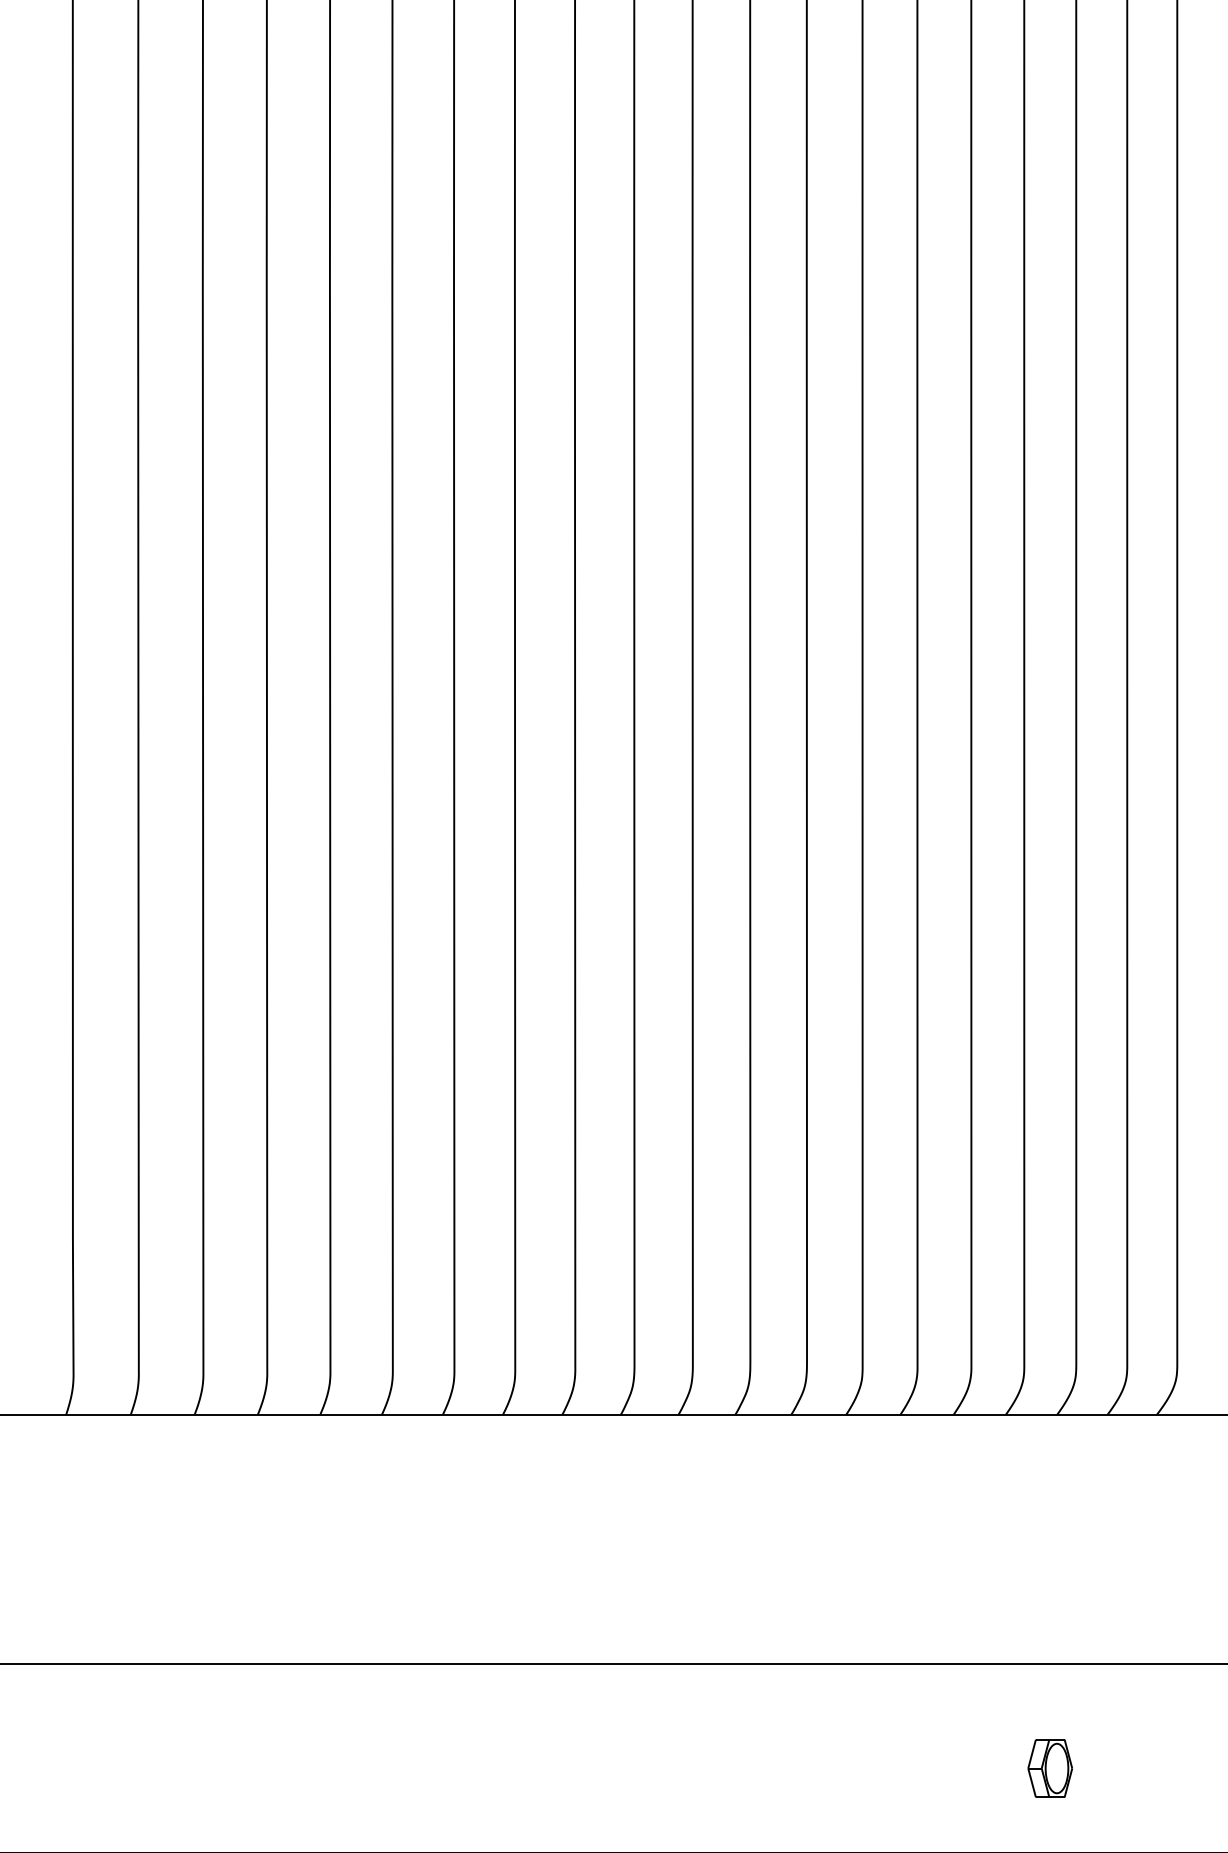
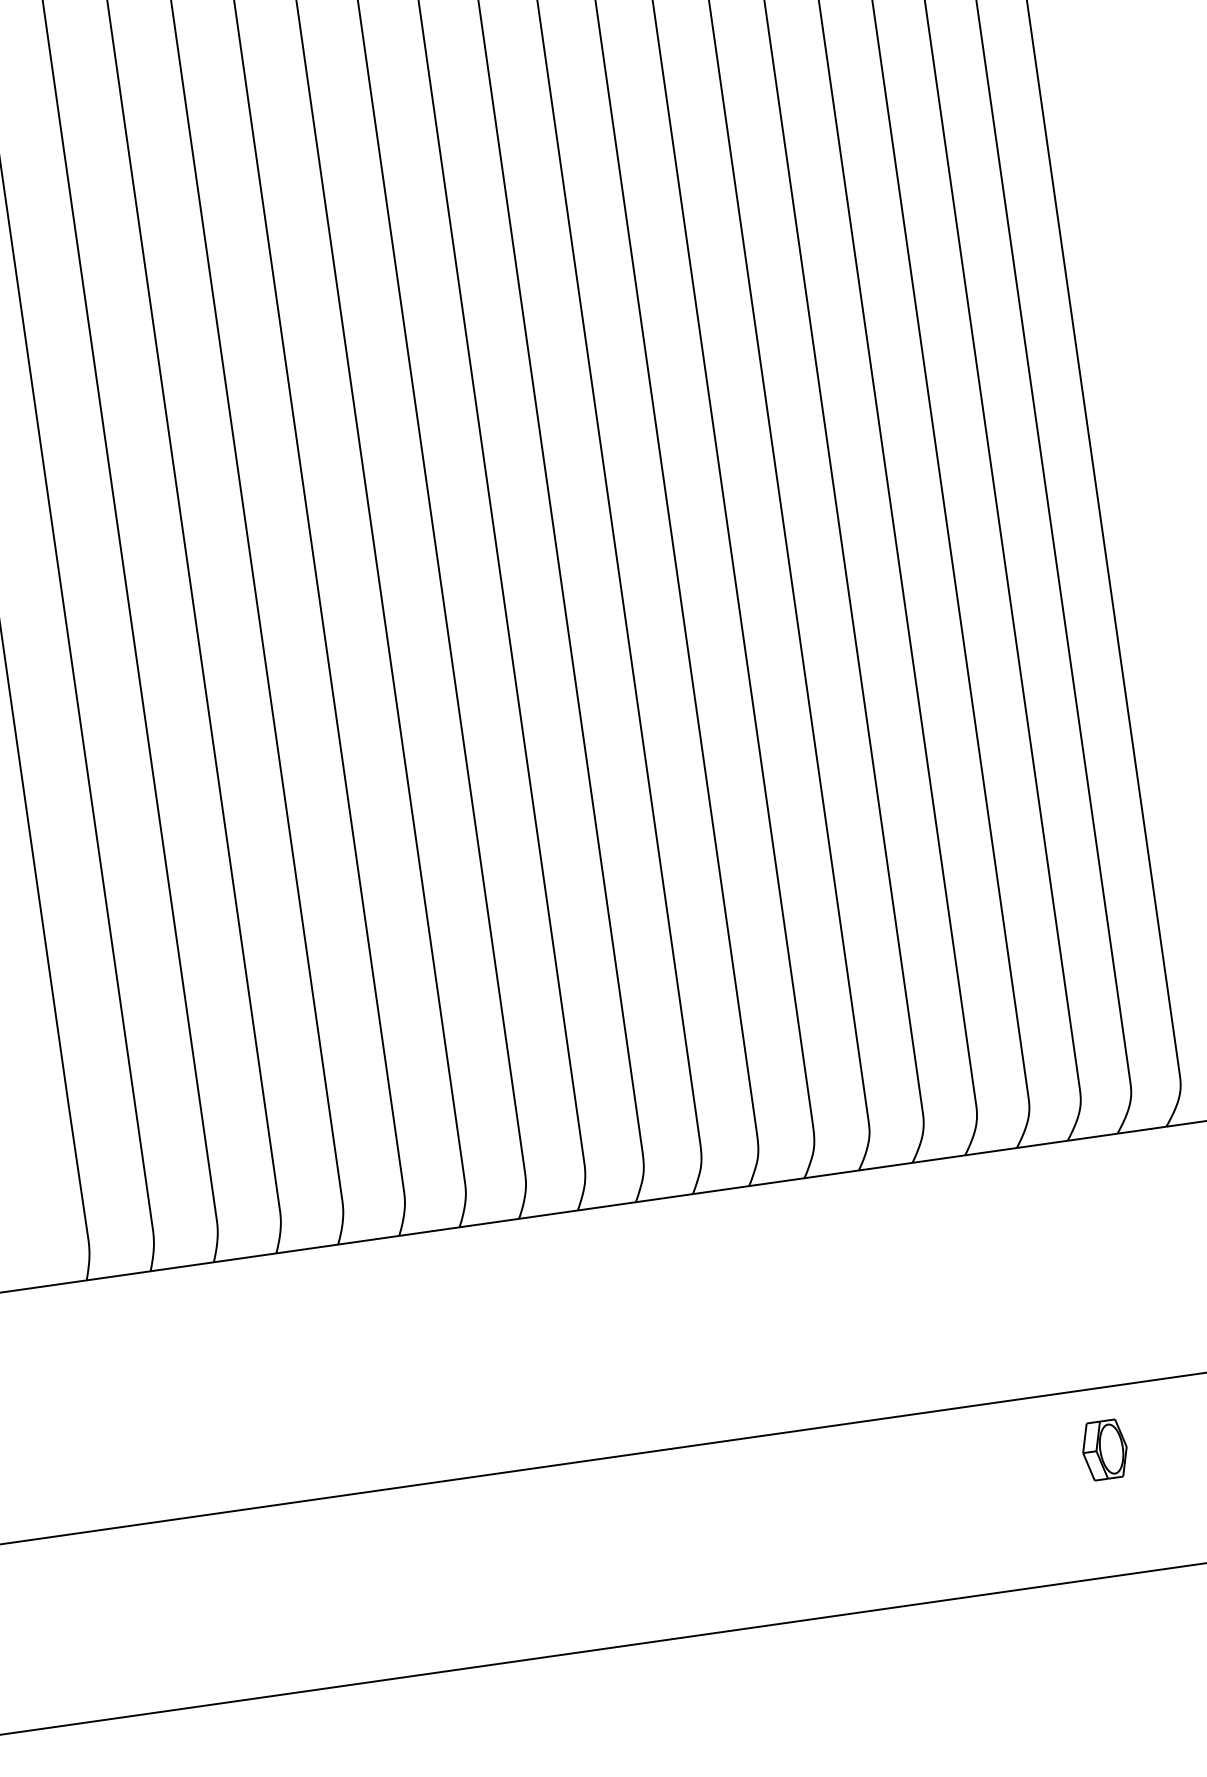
part: (1049, 1768) -> (1104, 1450), moved

